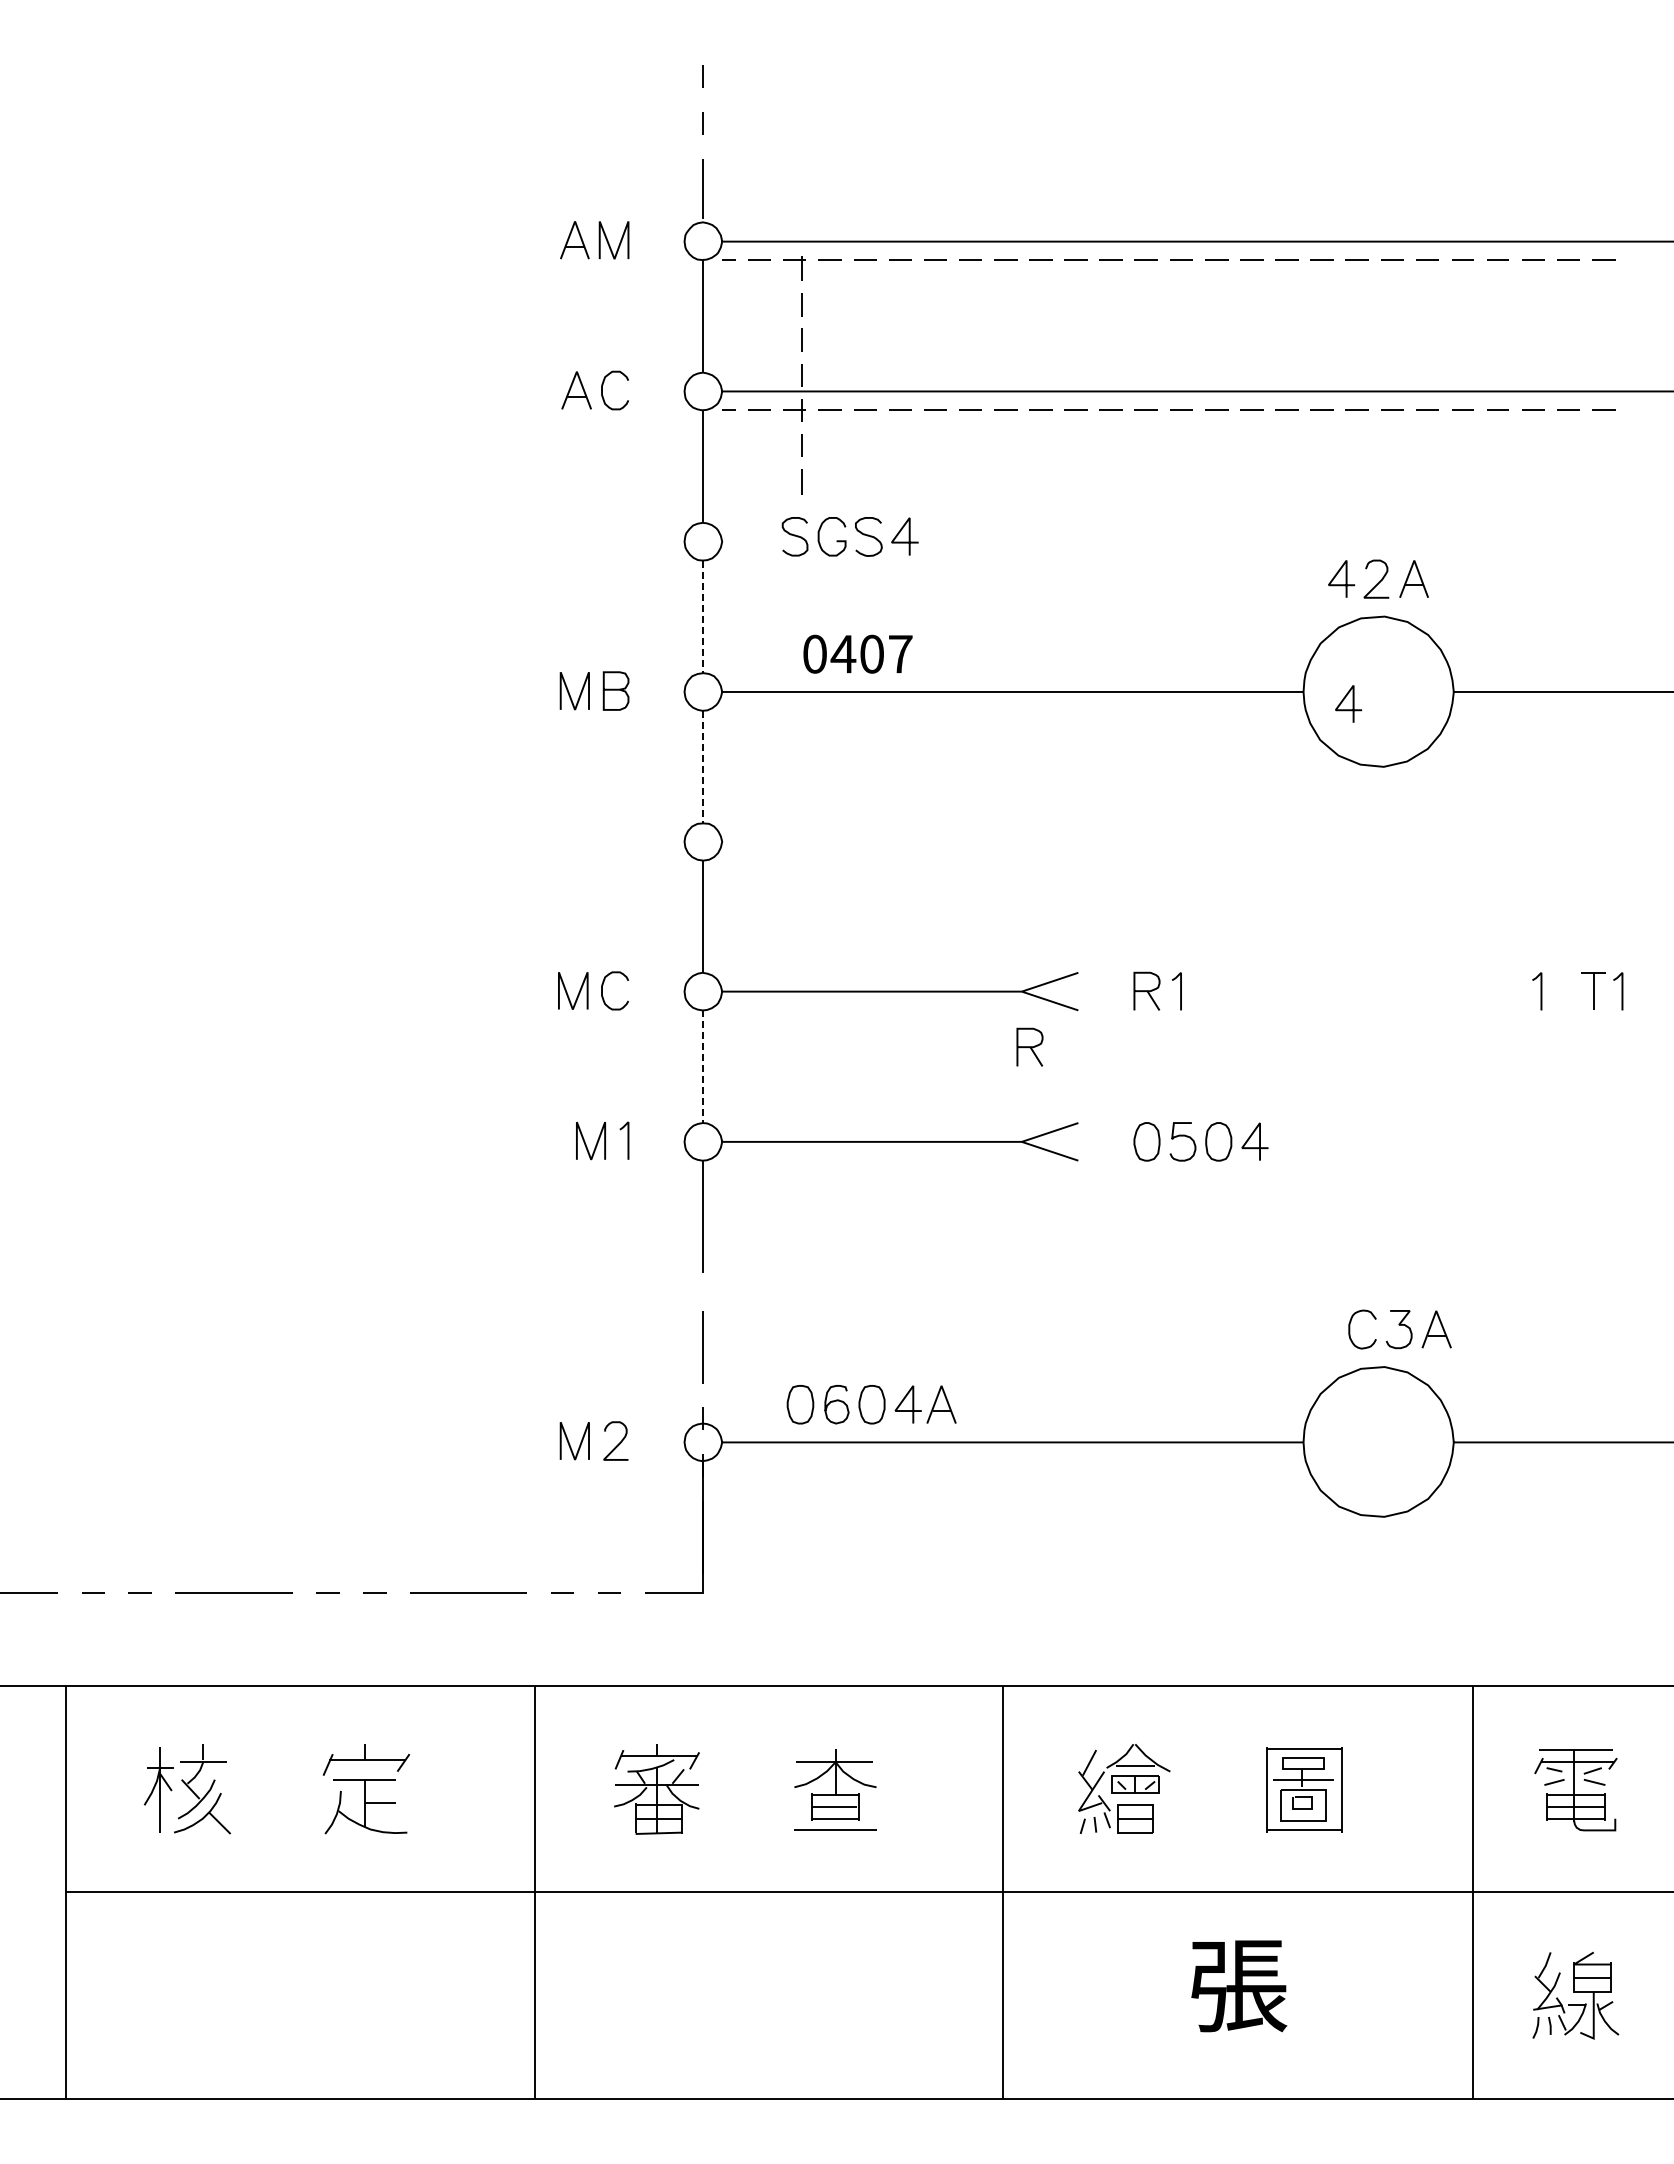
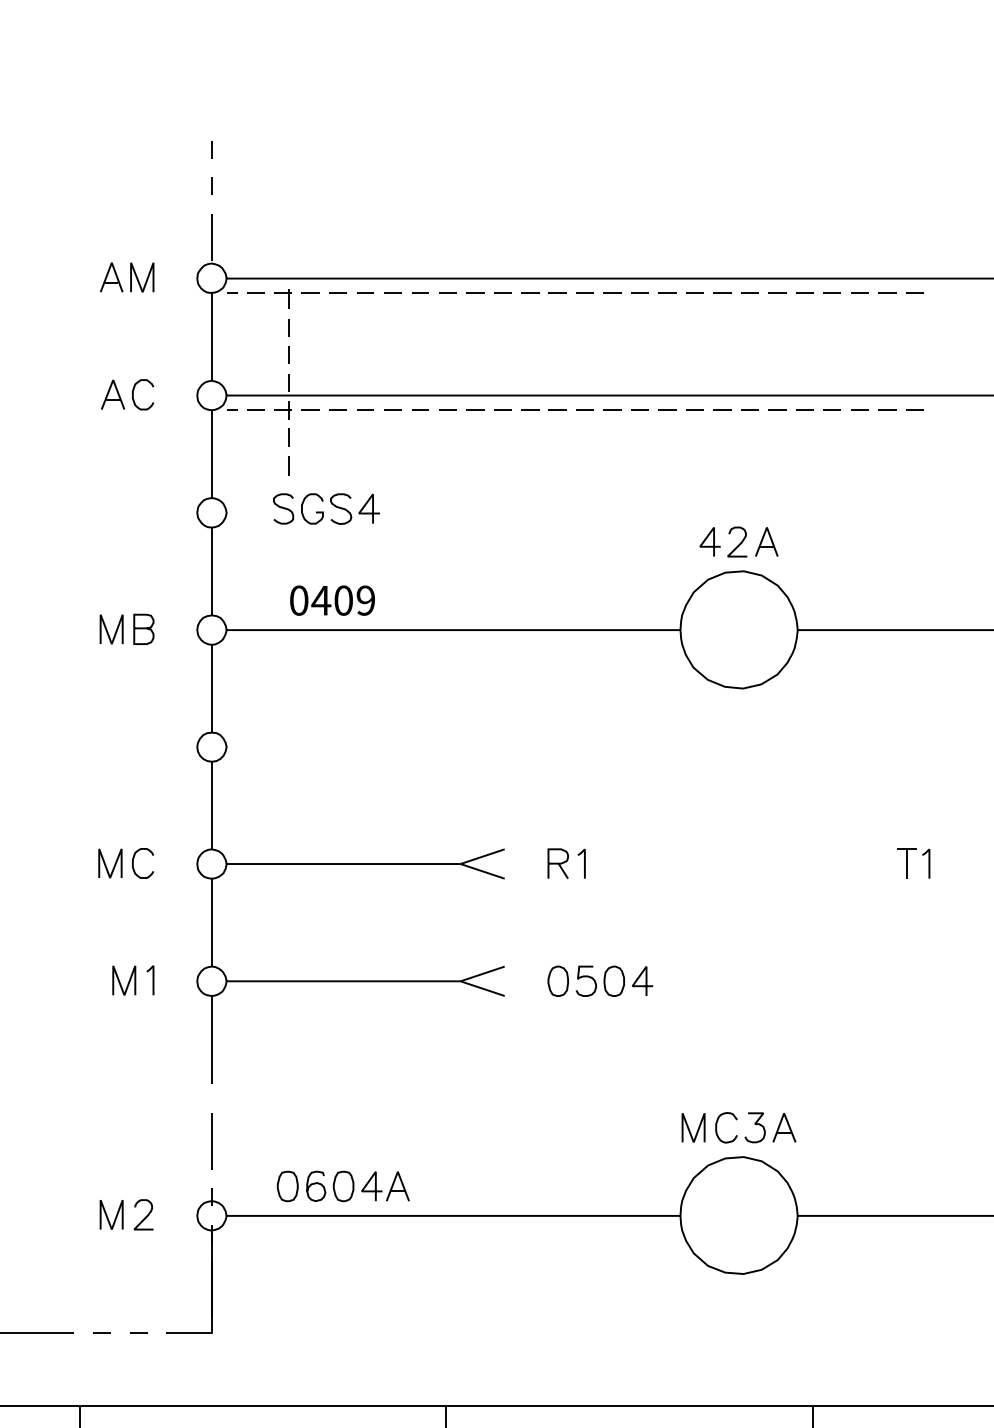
line: (703, 617) -> (212, 571), dashed -> solid
text: (900, 653) -> (365, 600), 0407 -> 0409
line: (1352, 703) -> (718, 639), removed
line: (703, 767) -> (212, 689), dashed -> solid
line: (1540, 991) -> (865, 863), removed
part: (1029, 1046) -> (466, 906), removed
line: (703, 1067) -> (212, 923), dashed -> solid
line: (1315, 1331) -> (689, 1129), added

